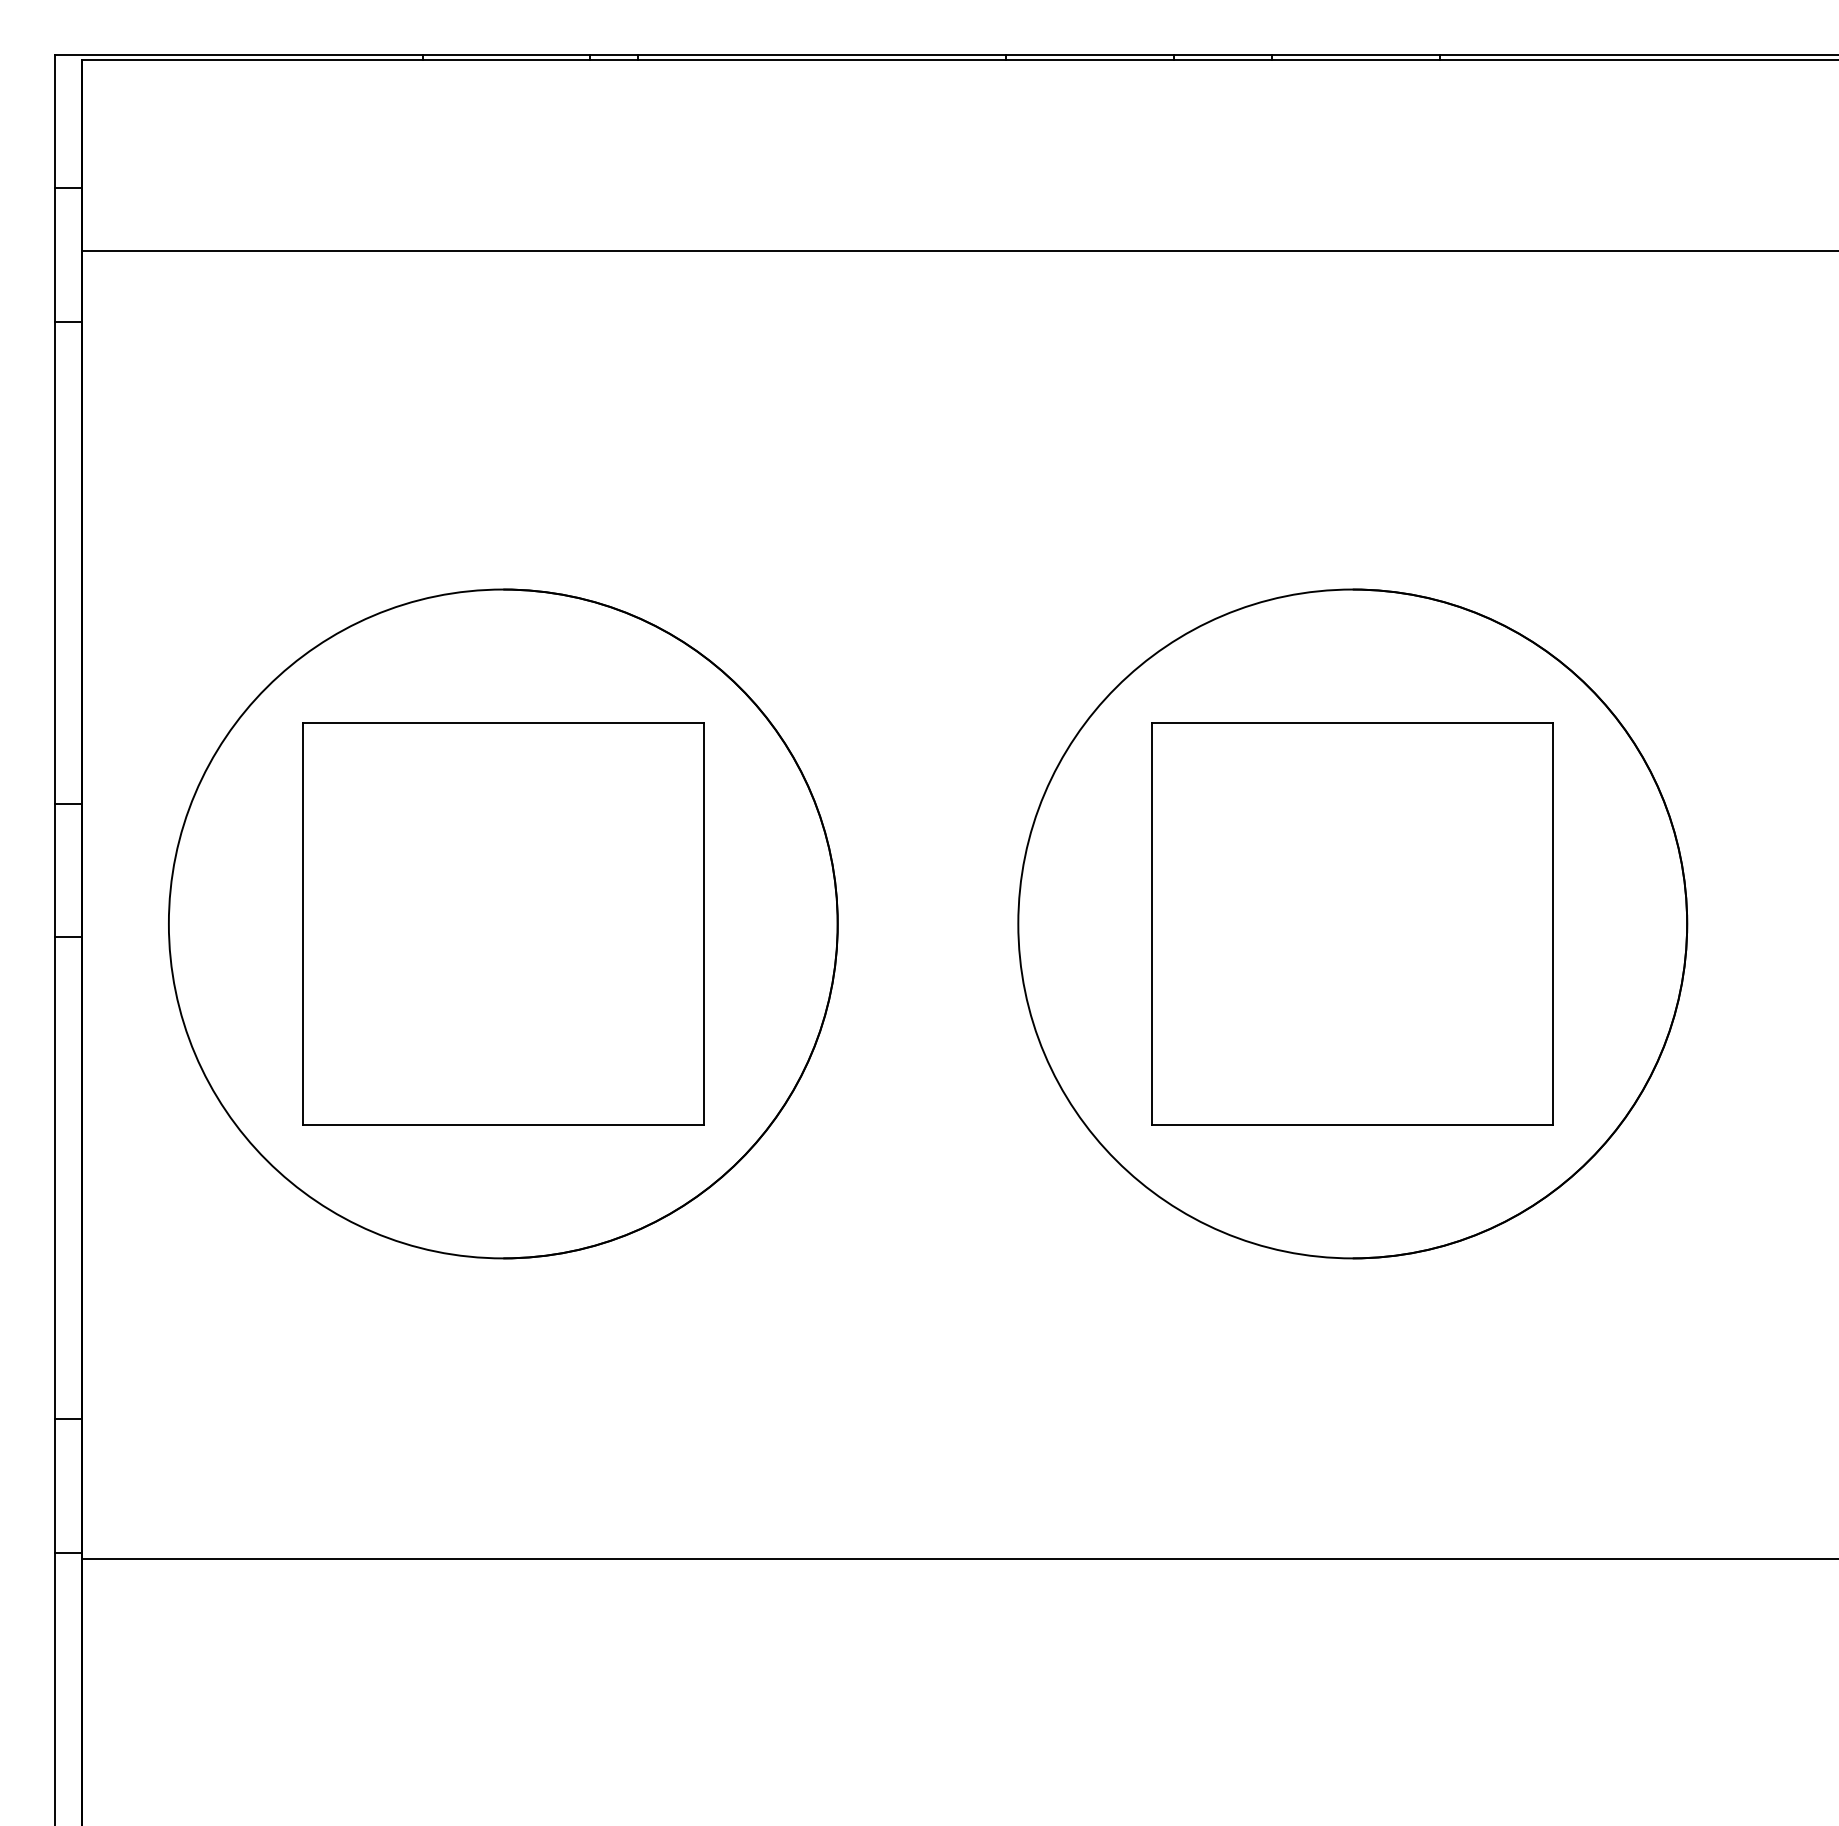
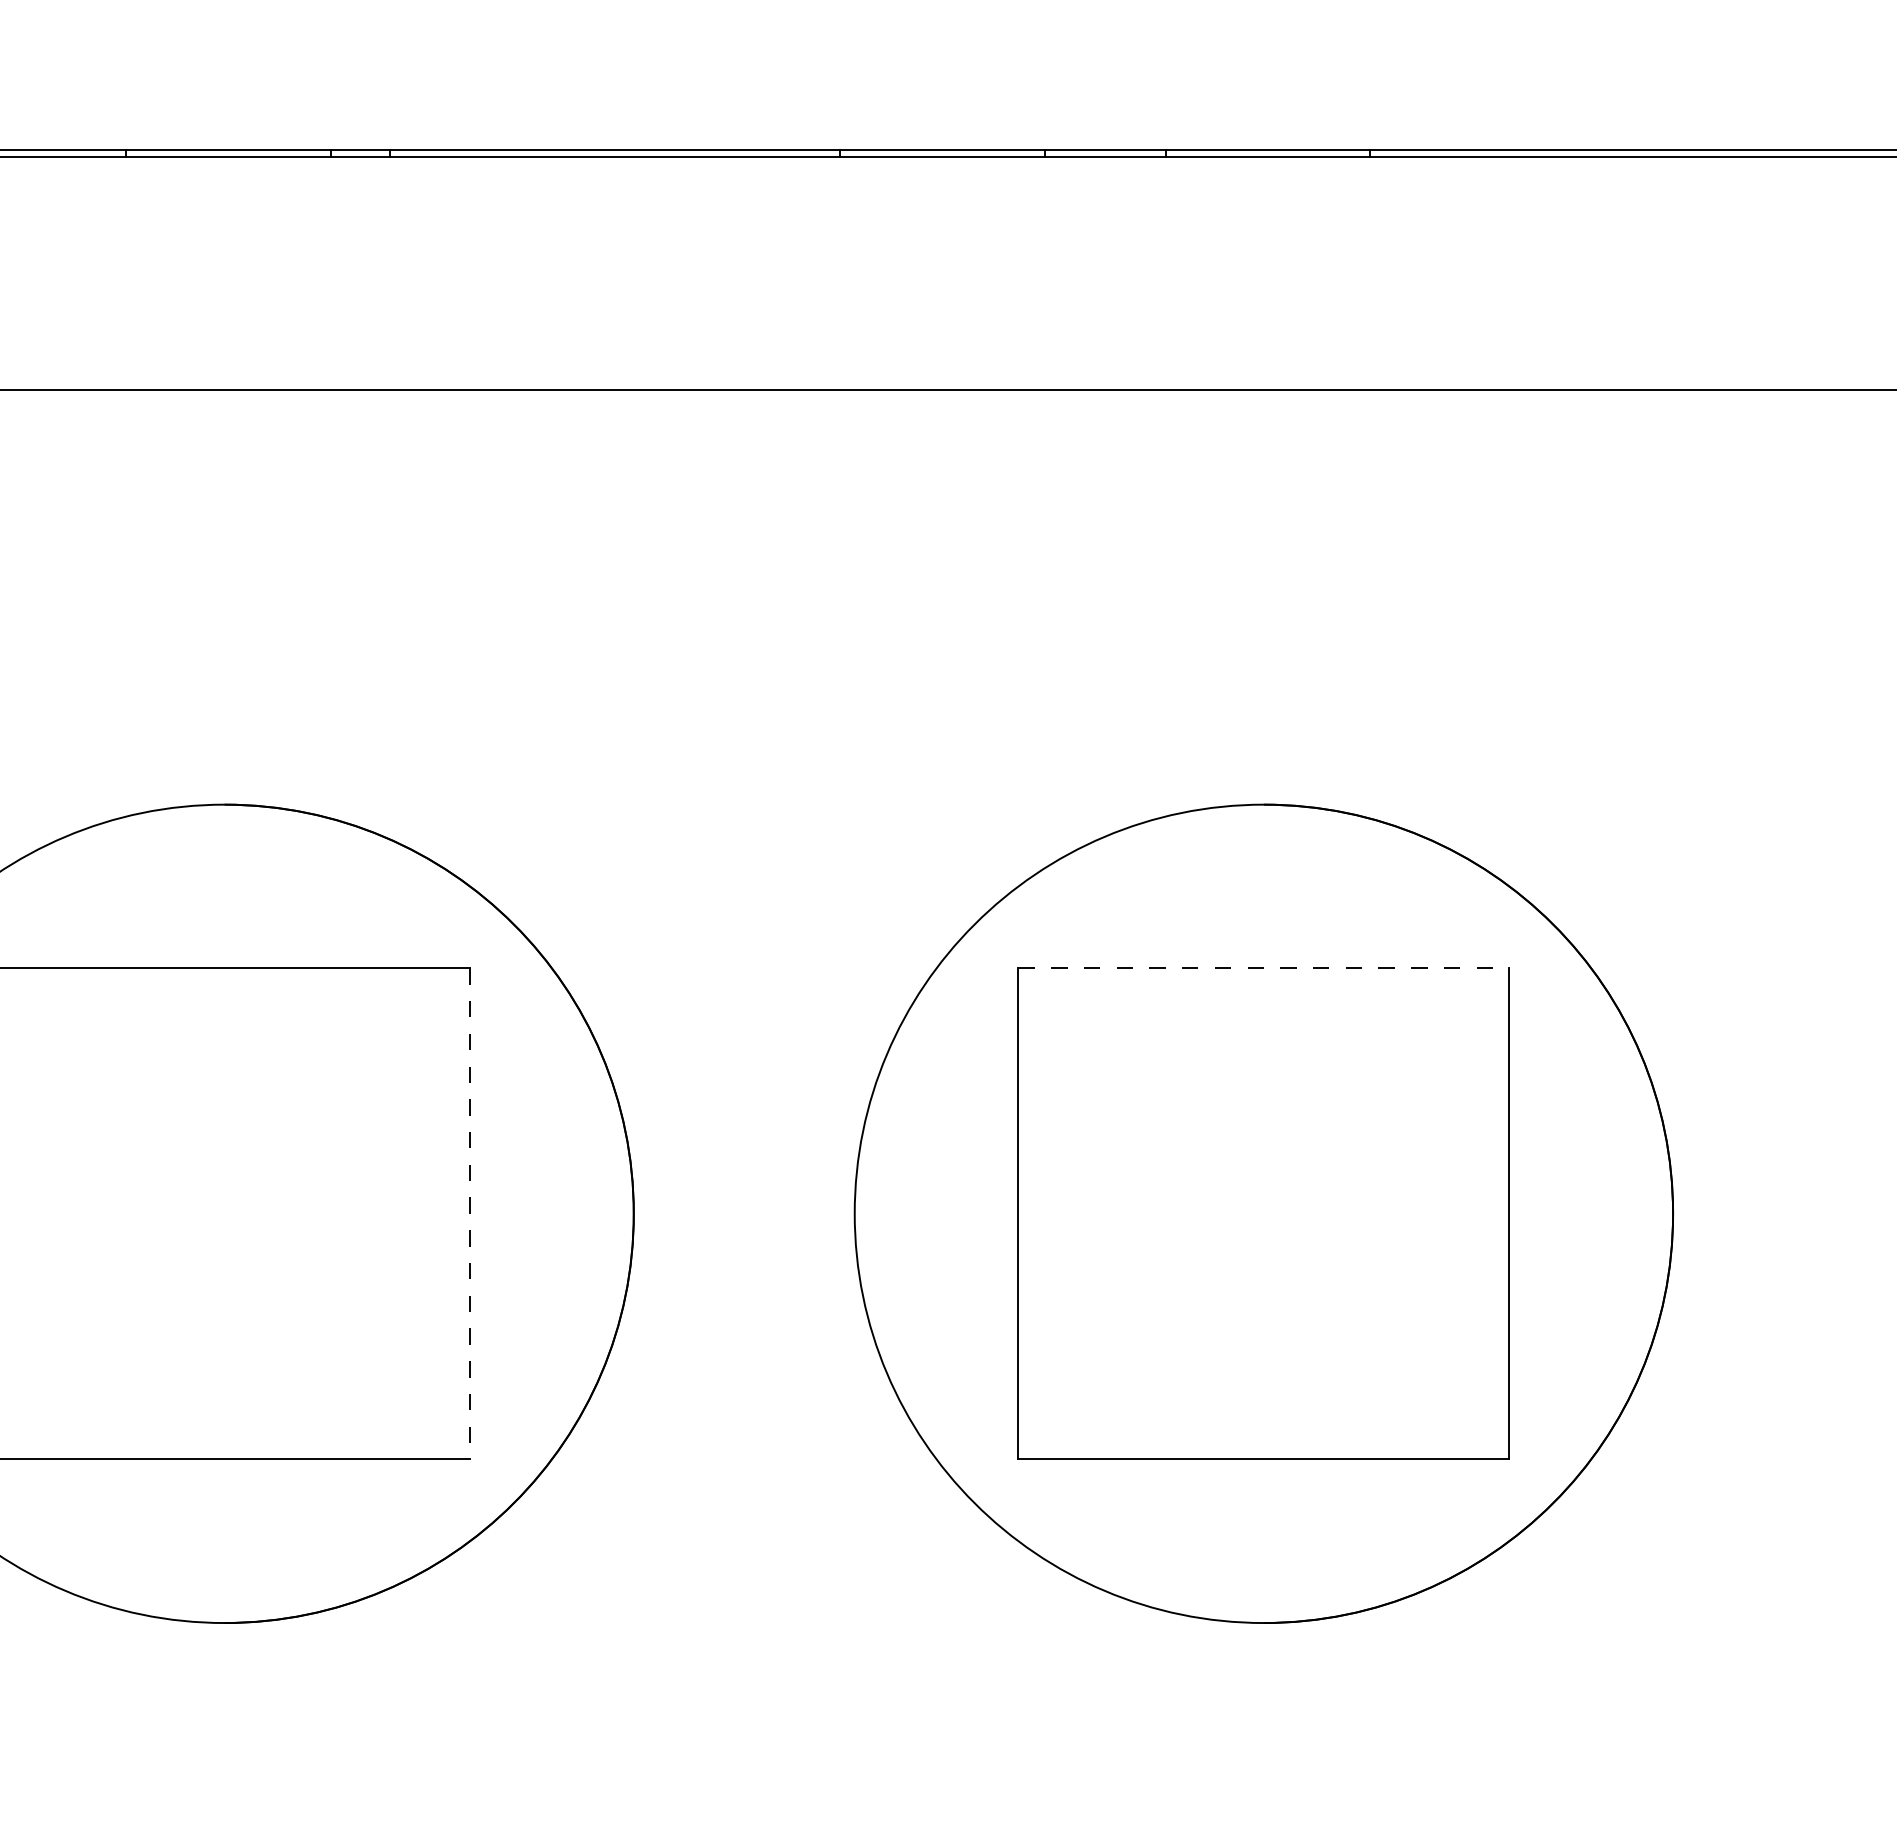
line: (1352, 723) -> (1263, 968), solid -> dashed
line: (703, 923) -> (469, 1213), solid -> dashed

